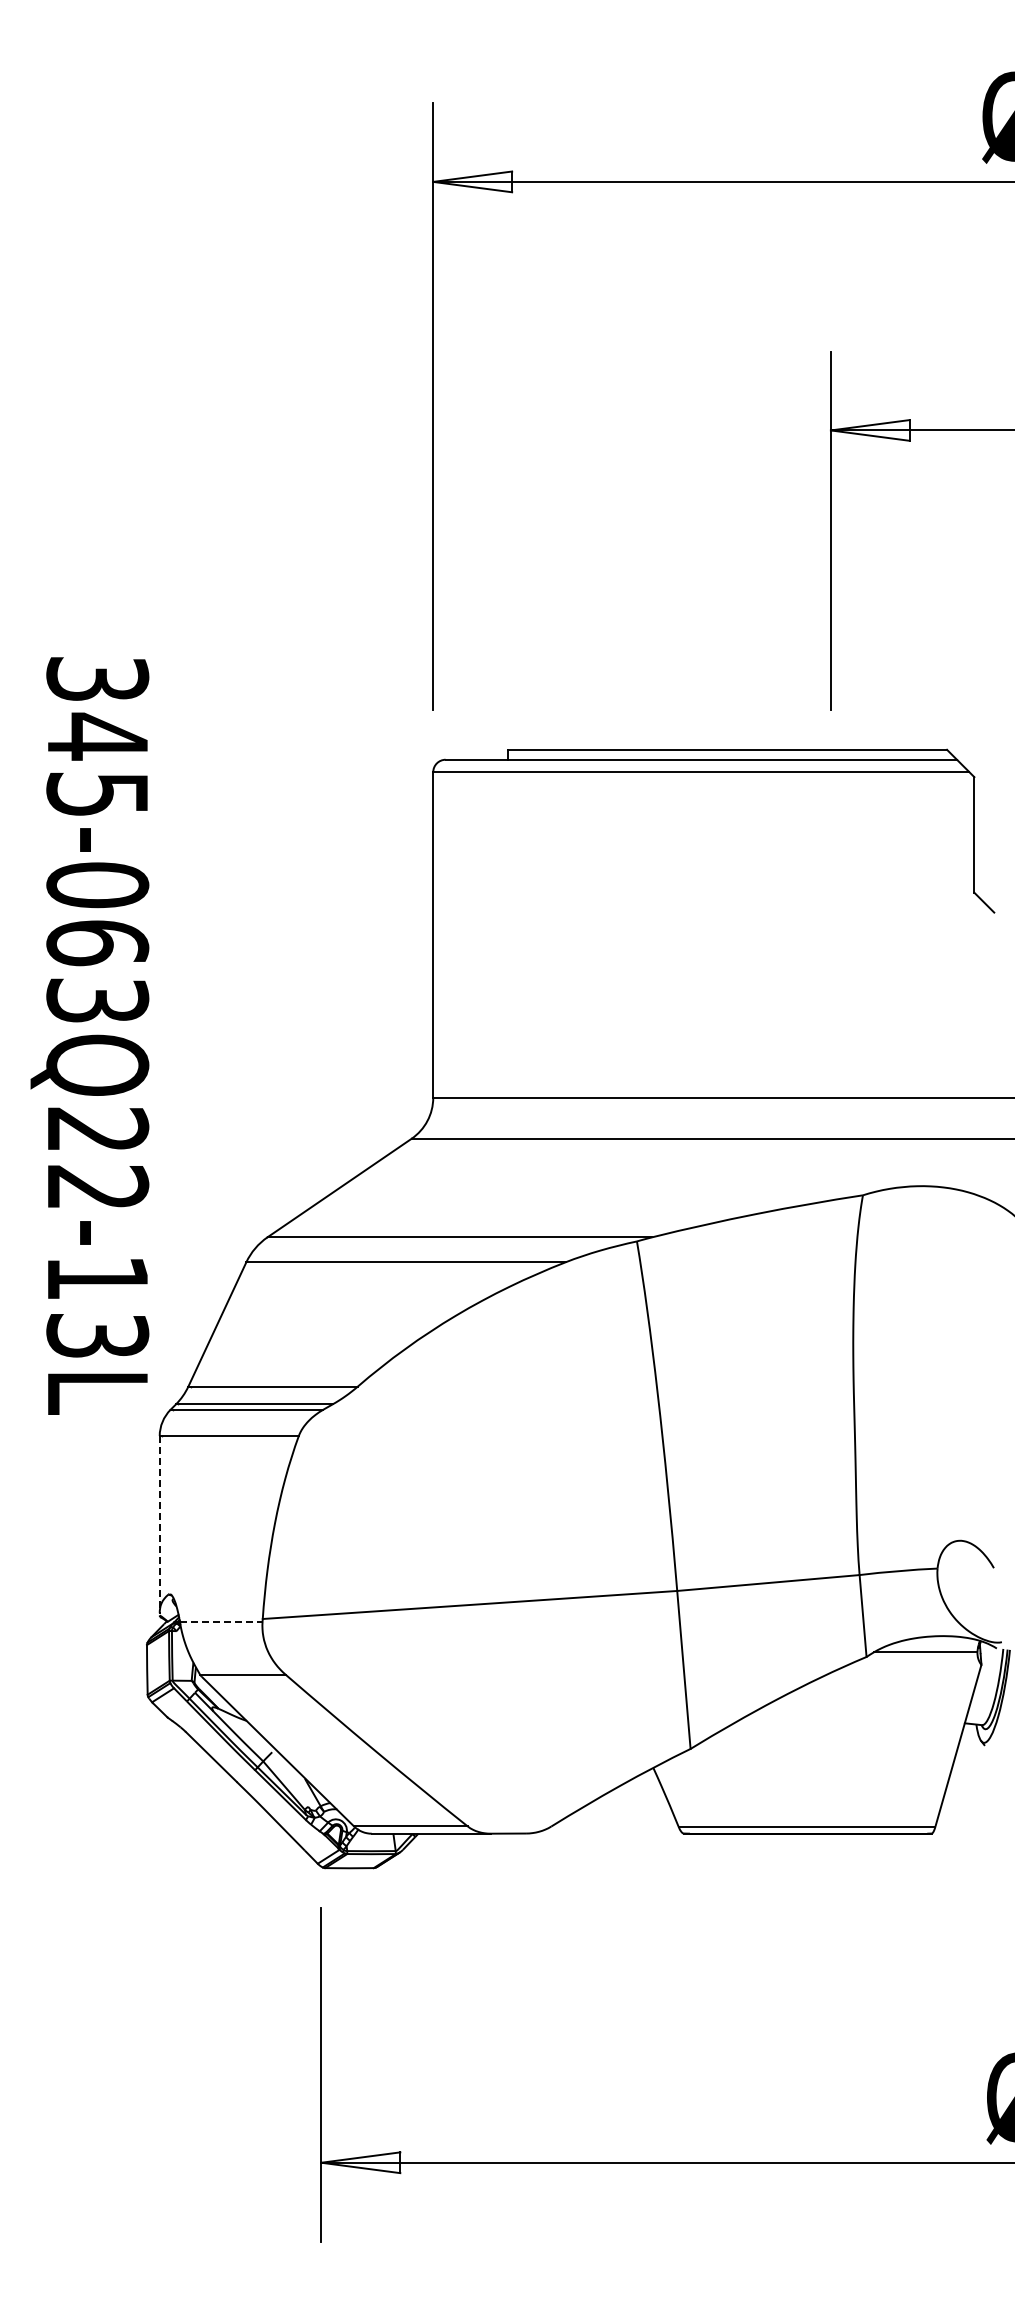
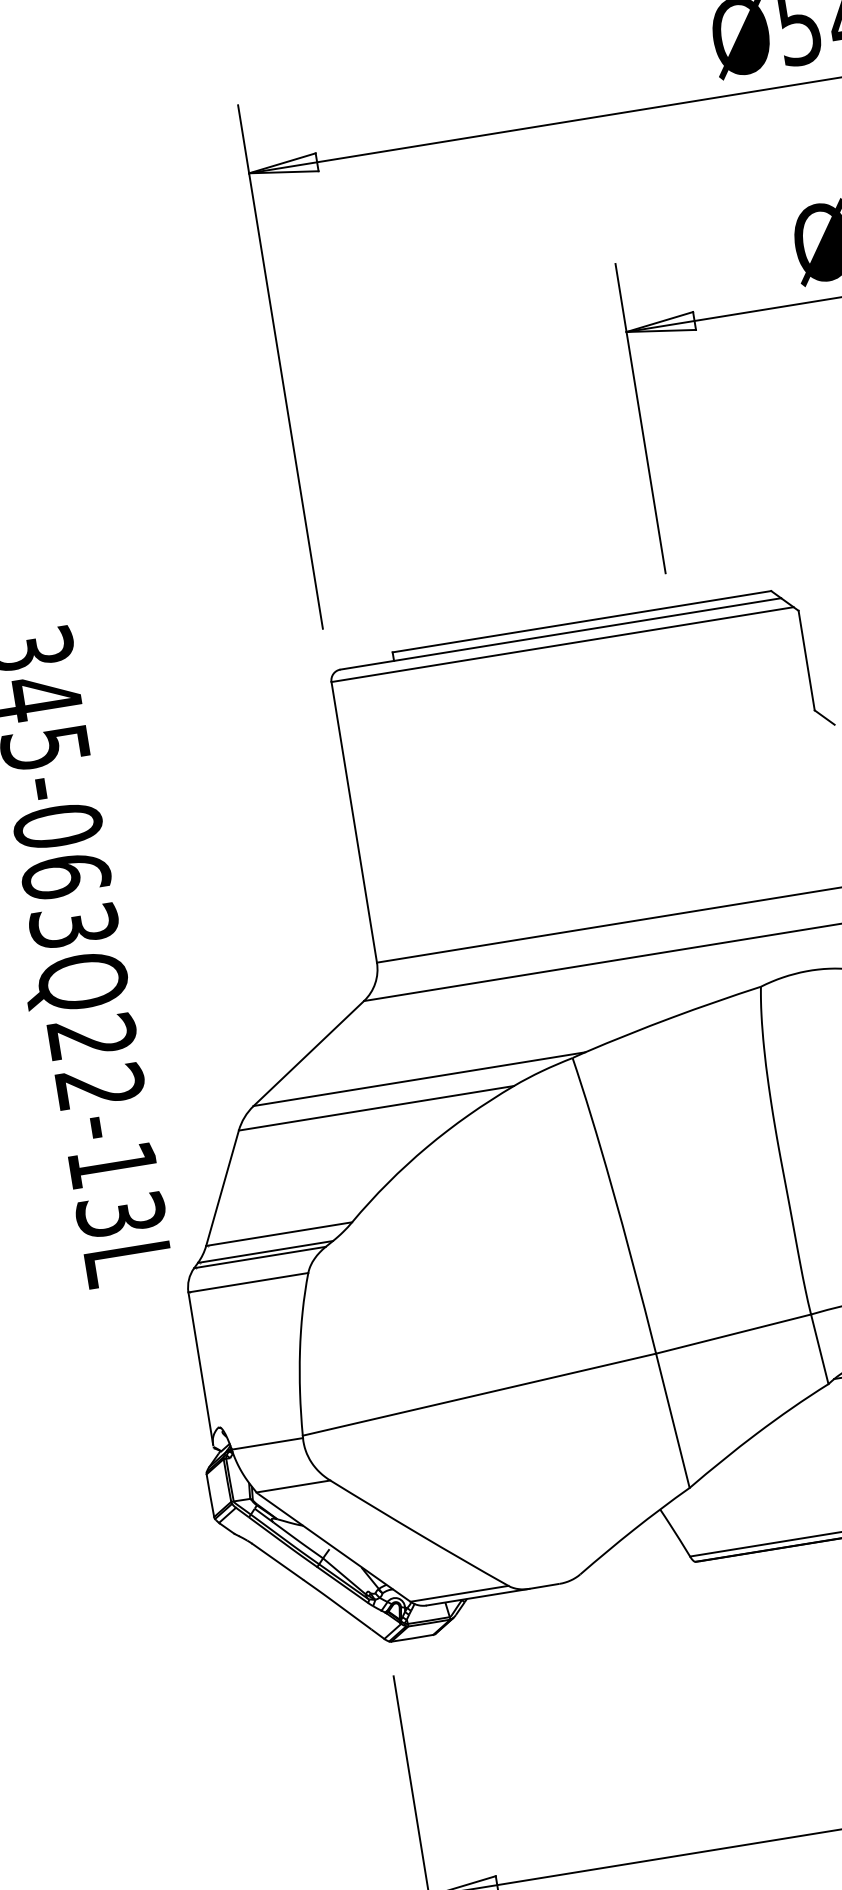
line: (159, 1524) -> (200, 1368), dashed -> solid
line: (221, 1621) -> (267, 1443), dashed -> solid

